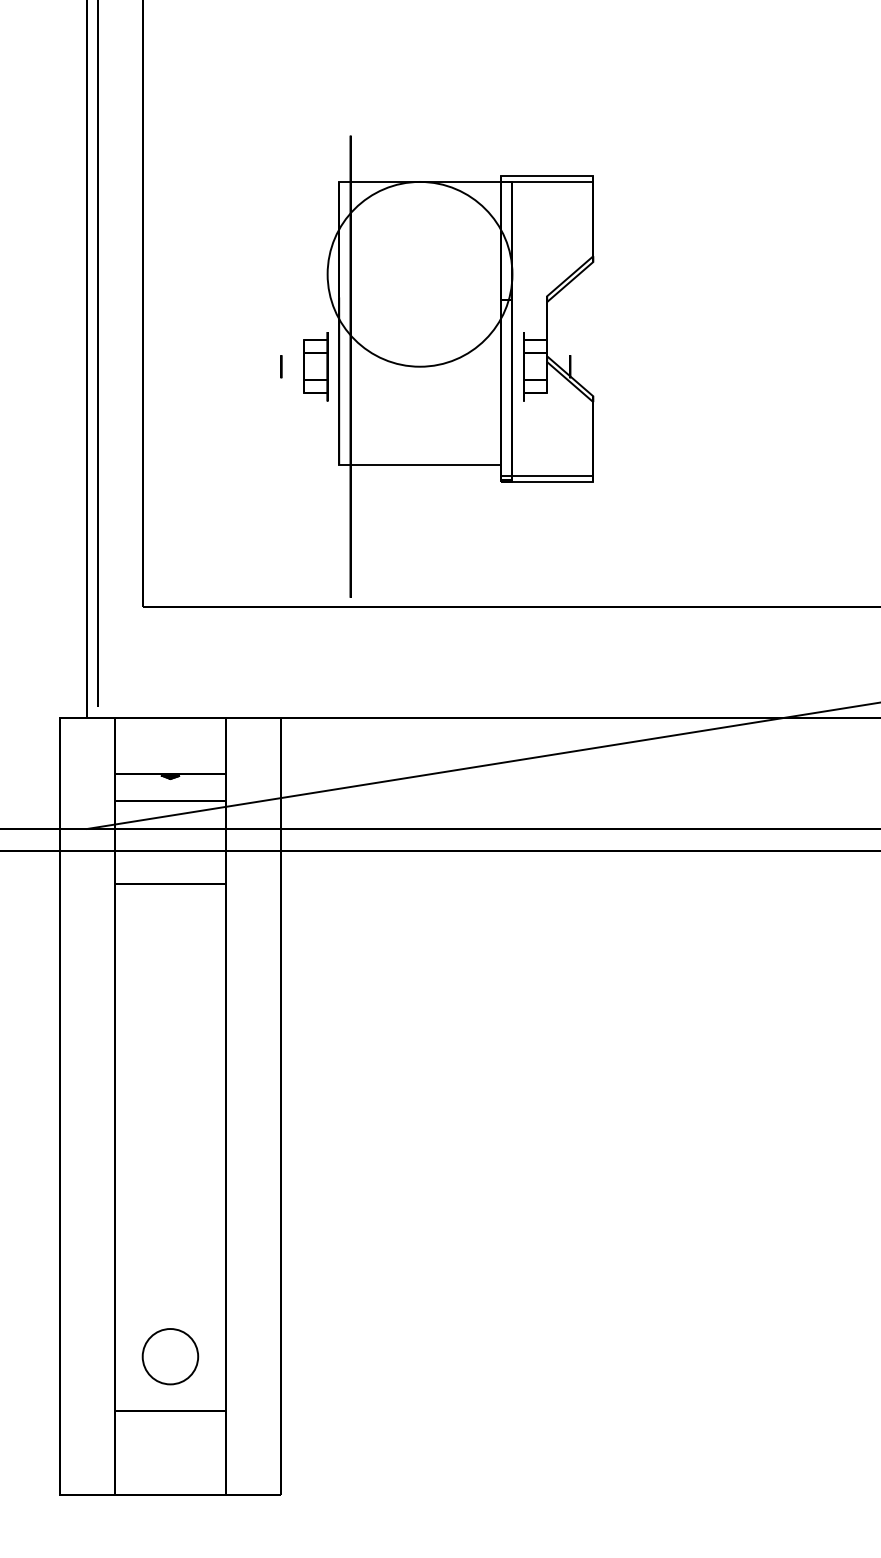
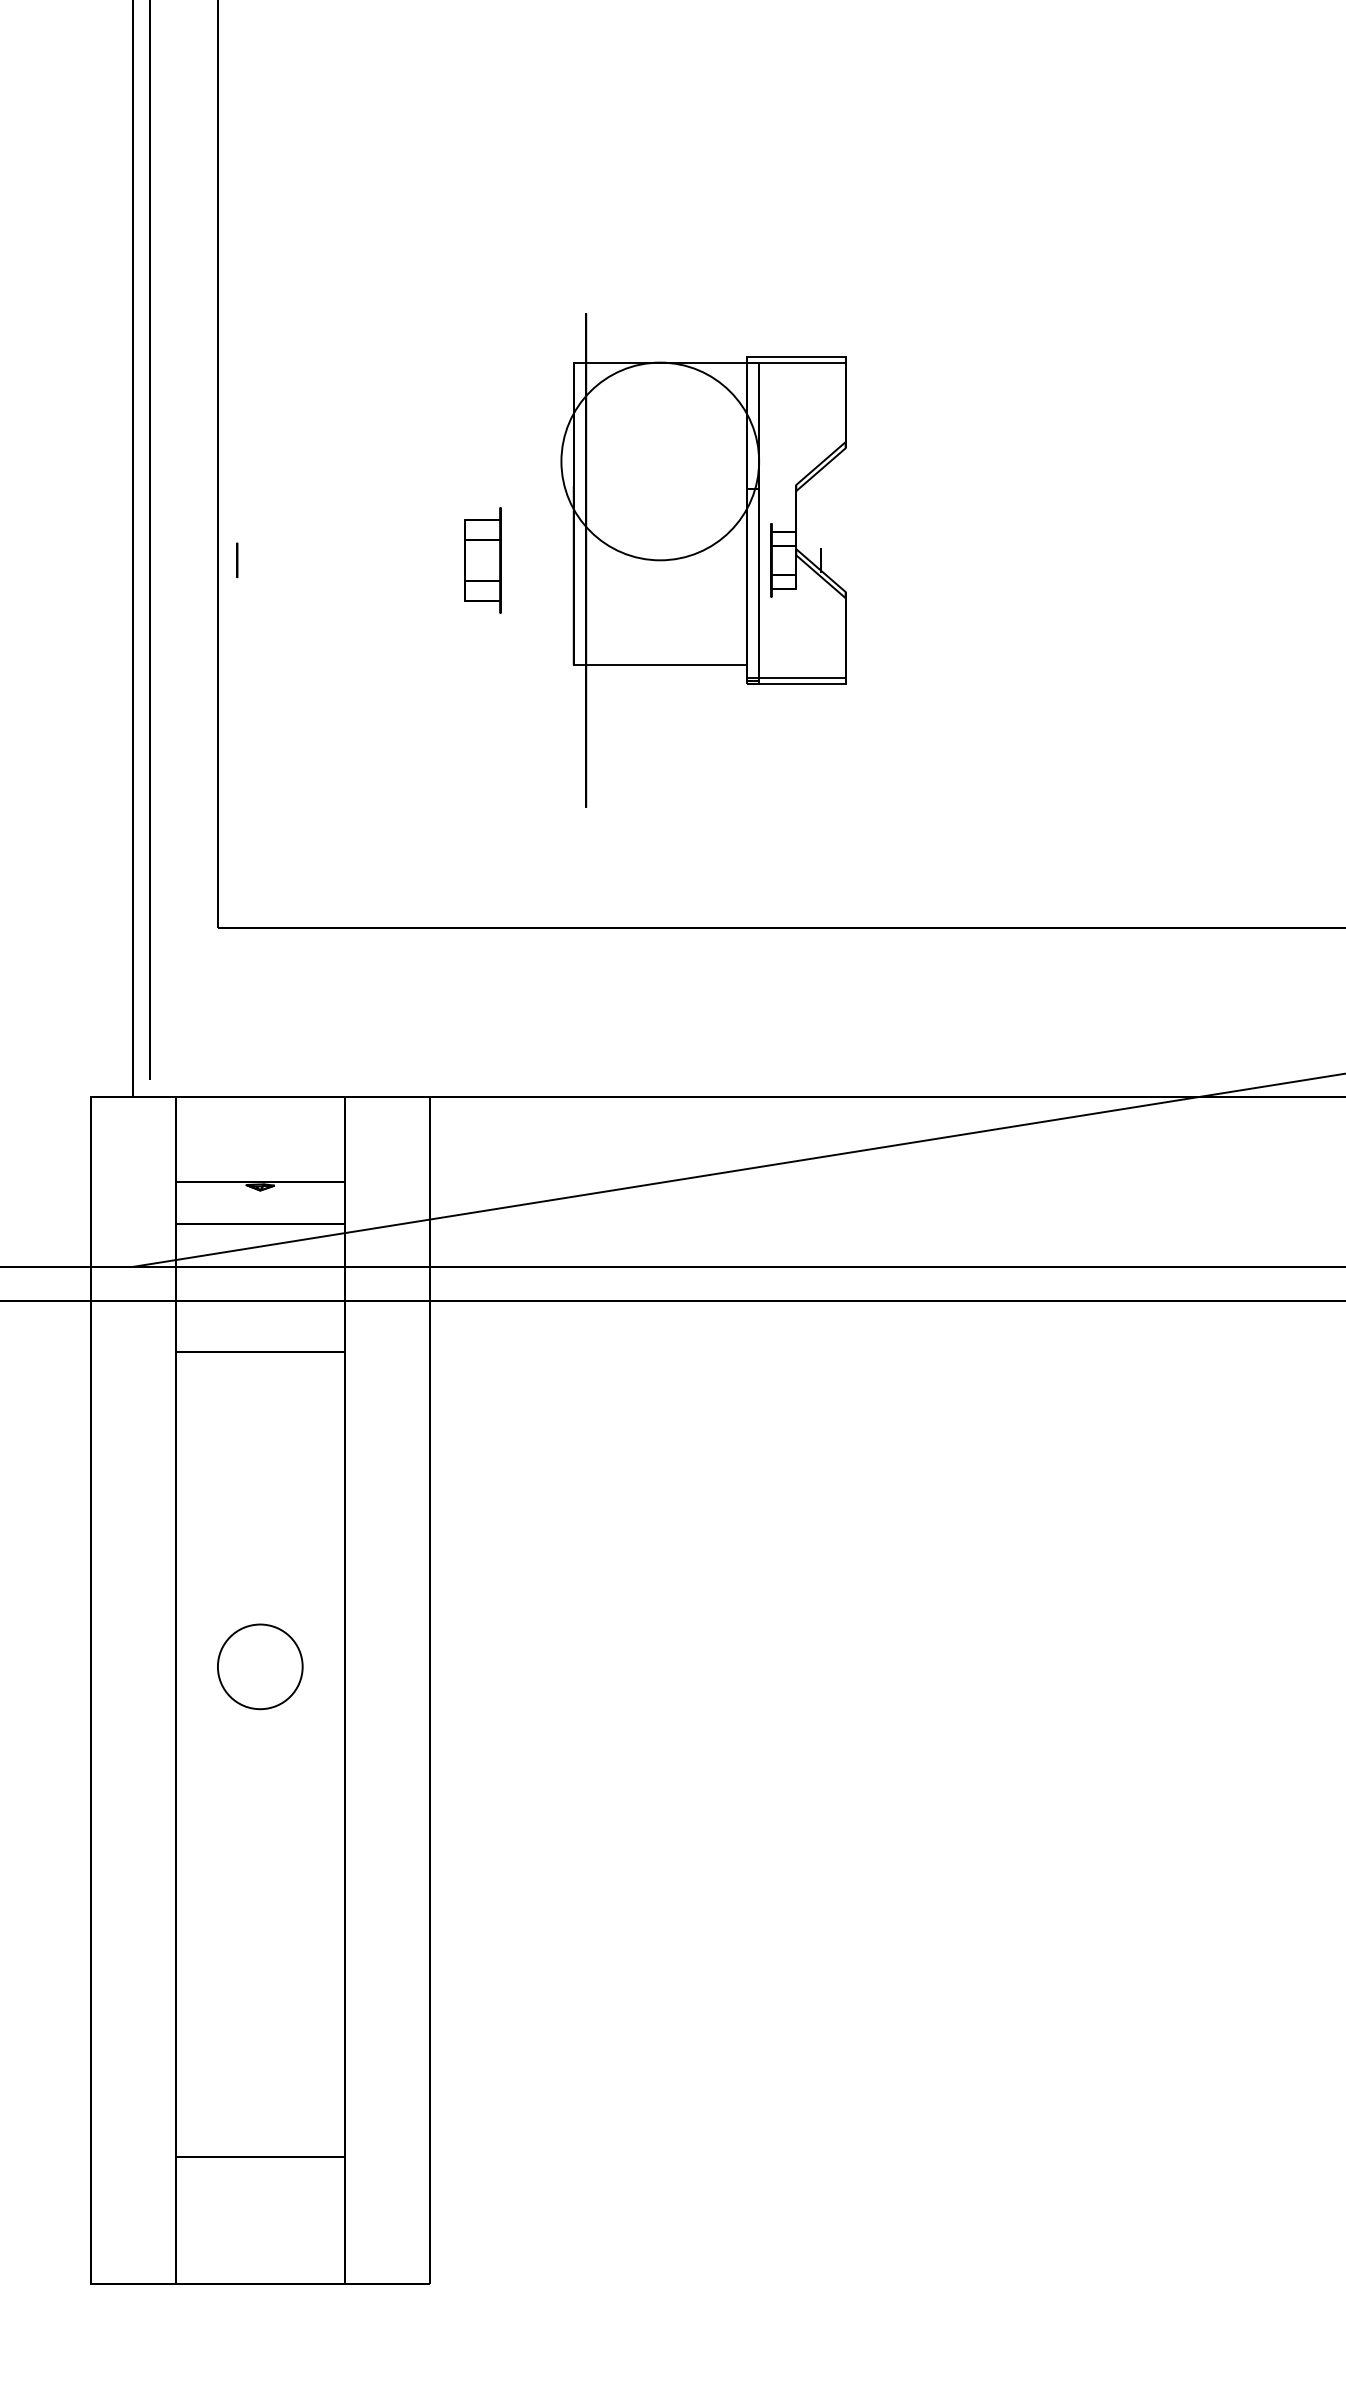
circle: (281, 366) -> (237, 560), moved
part: (460, 366) -> (703, 560), size x0.7
circle: (170, 1356) -> (260, 1666), moved

